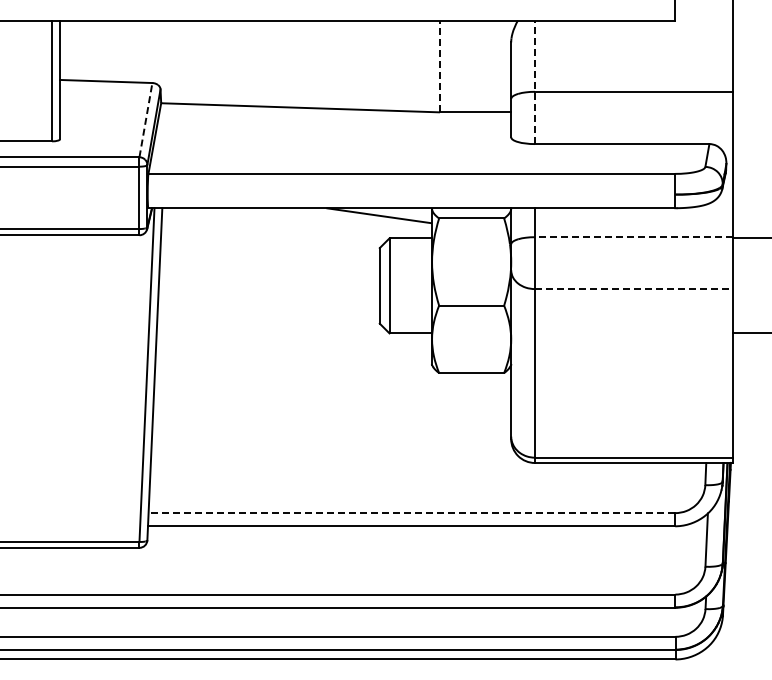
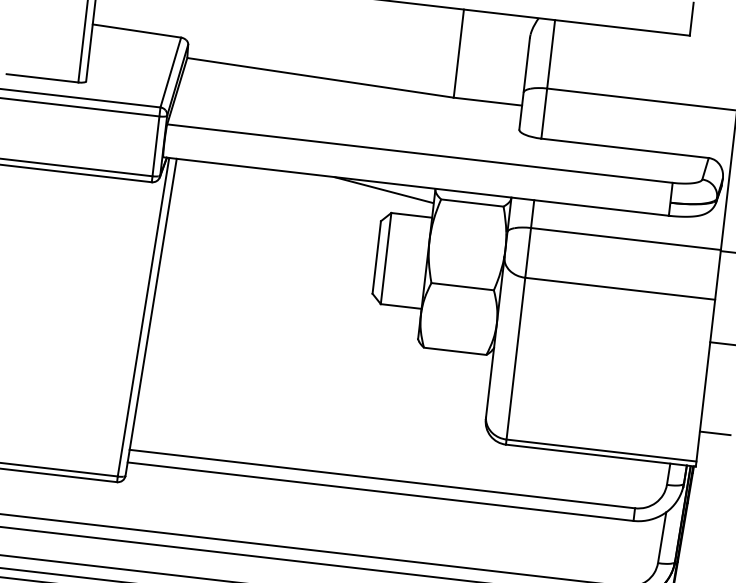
line: (439, 66) -> (458, 53), dashed -> solid
line: (534, 82) -> (547, 79), dashed -> solid
line: (145, 120) -> (170, 72), dashed -> solid
line: (633, 237) -> (625, 239), dashed -> solid
line: (633, 289) -> (619, 289), dashed -> solid
line: (748, 426) -> (714, 433), added
line: (411, 513) -> (381, 479), dashed -> solid

